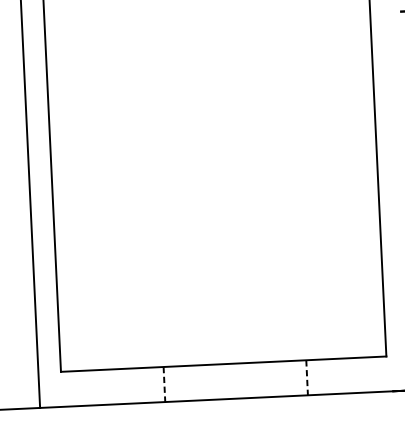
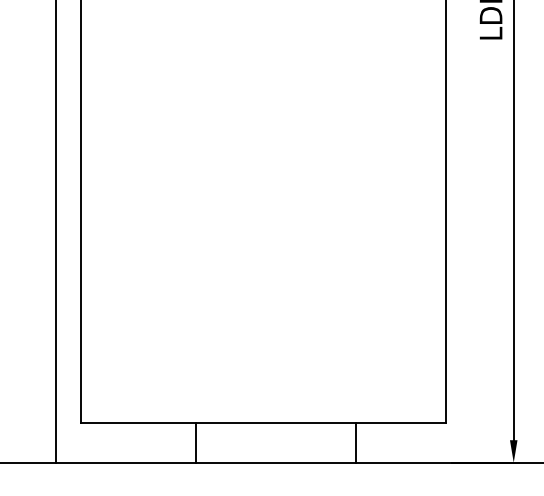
line: (307, 378) -> (356, 443), dashed -> solid
line: (164, 384) -> (196, 443), dashed -> solid

